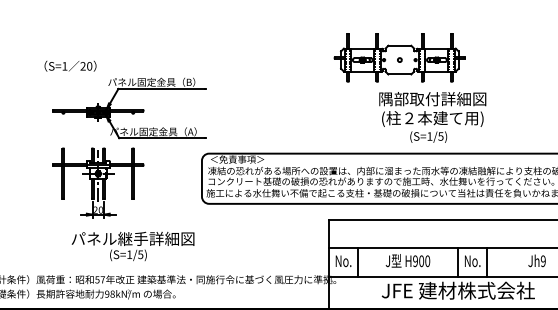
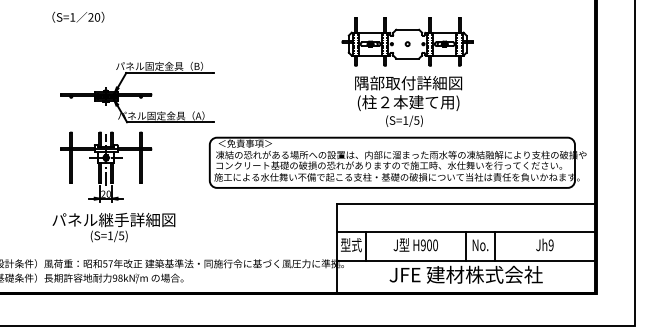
text: (70, 66) -> (78, 17), moved
text: (432, 117) -> (408, 101), moved
text: (132, 246) -> (113, 227), moved
text: (343, 261) -> (351, 245), No. -> 型式

